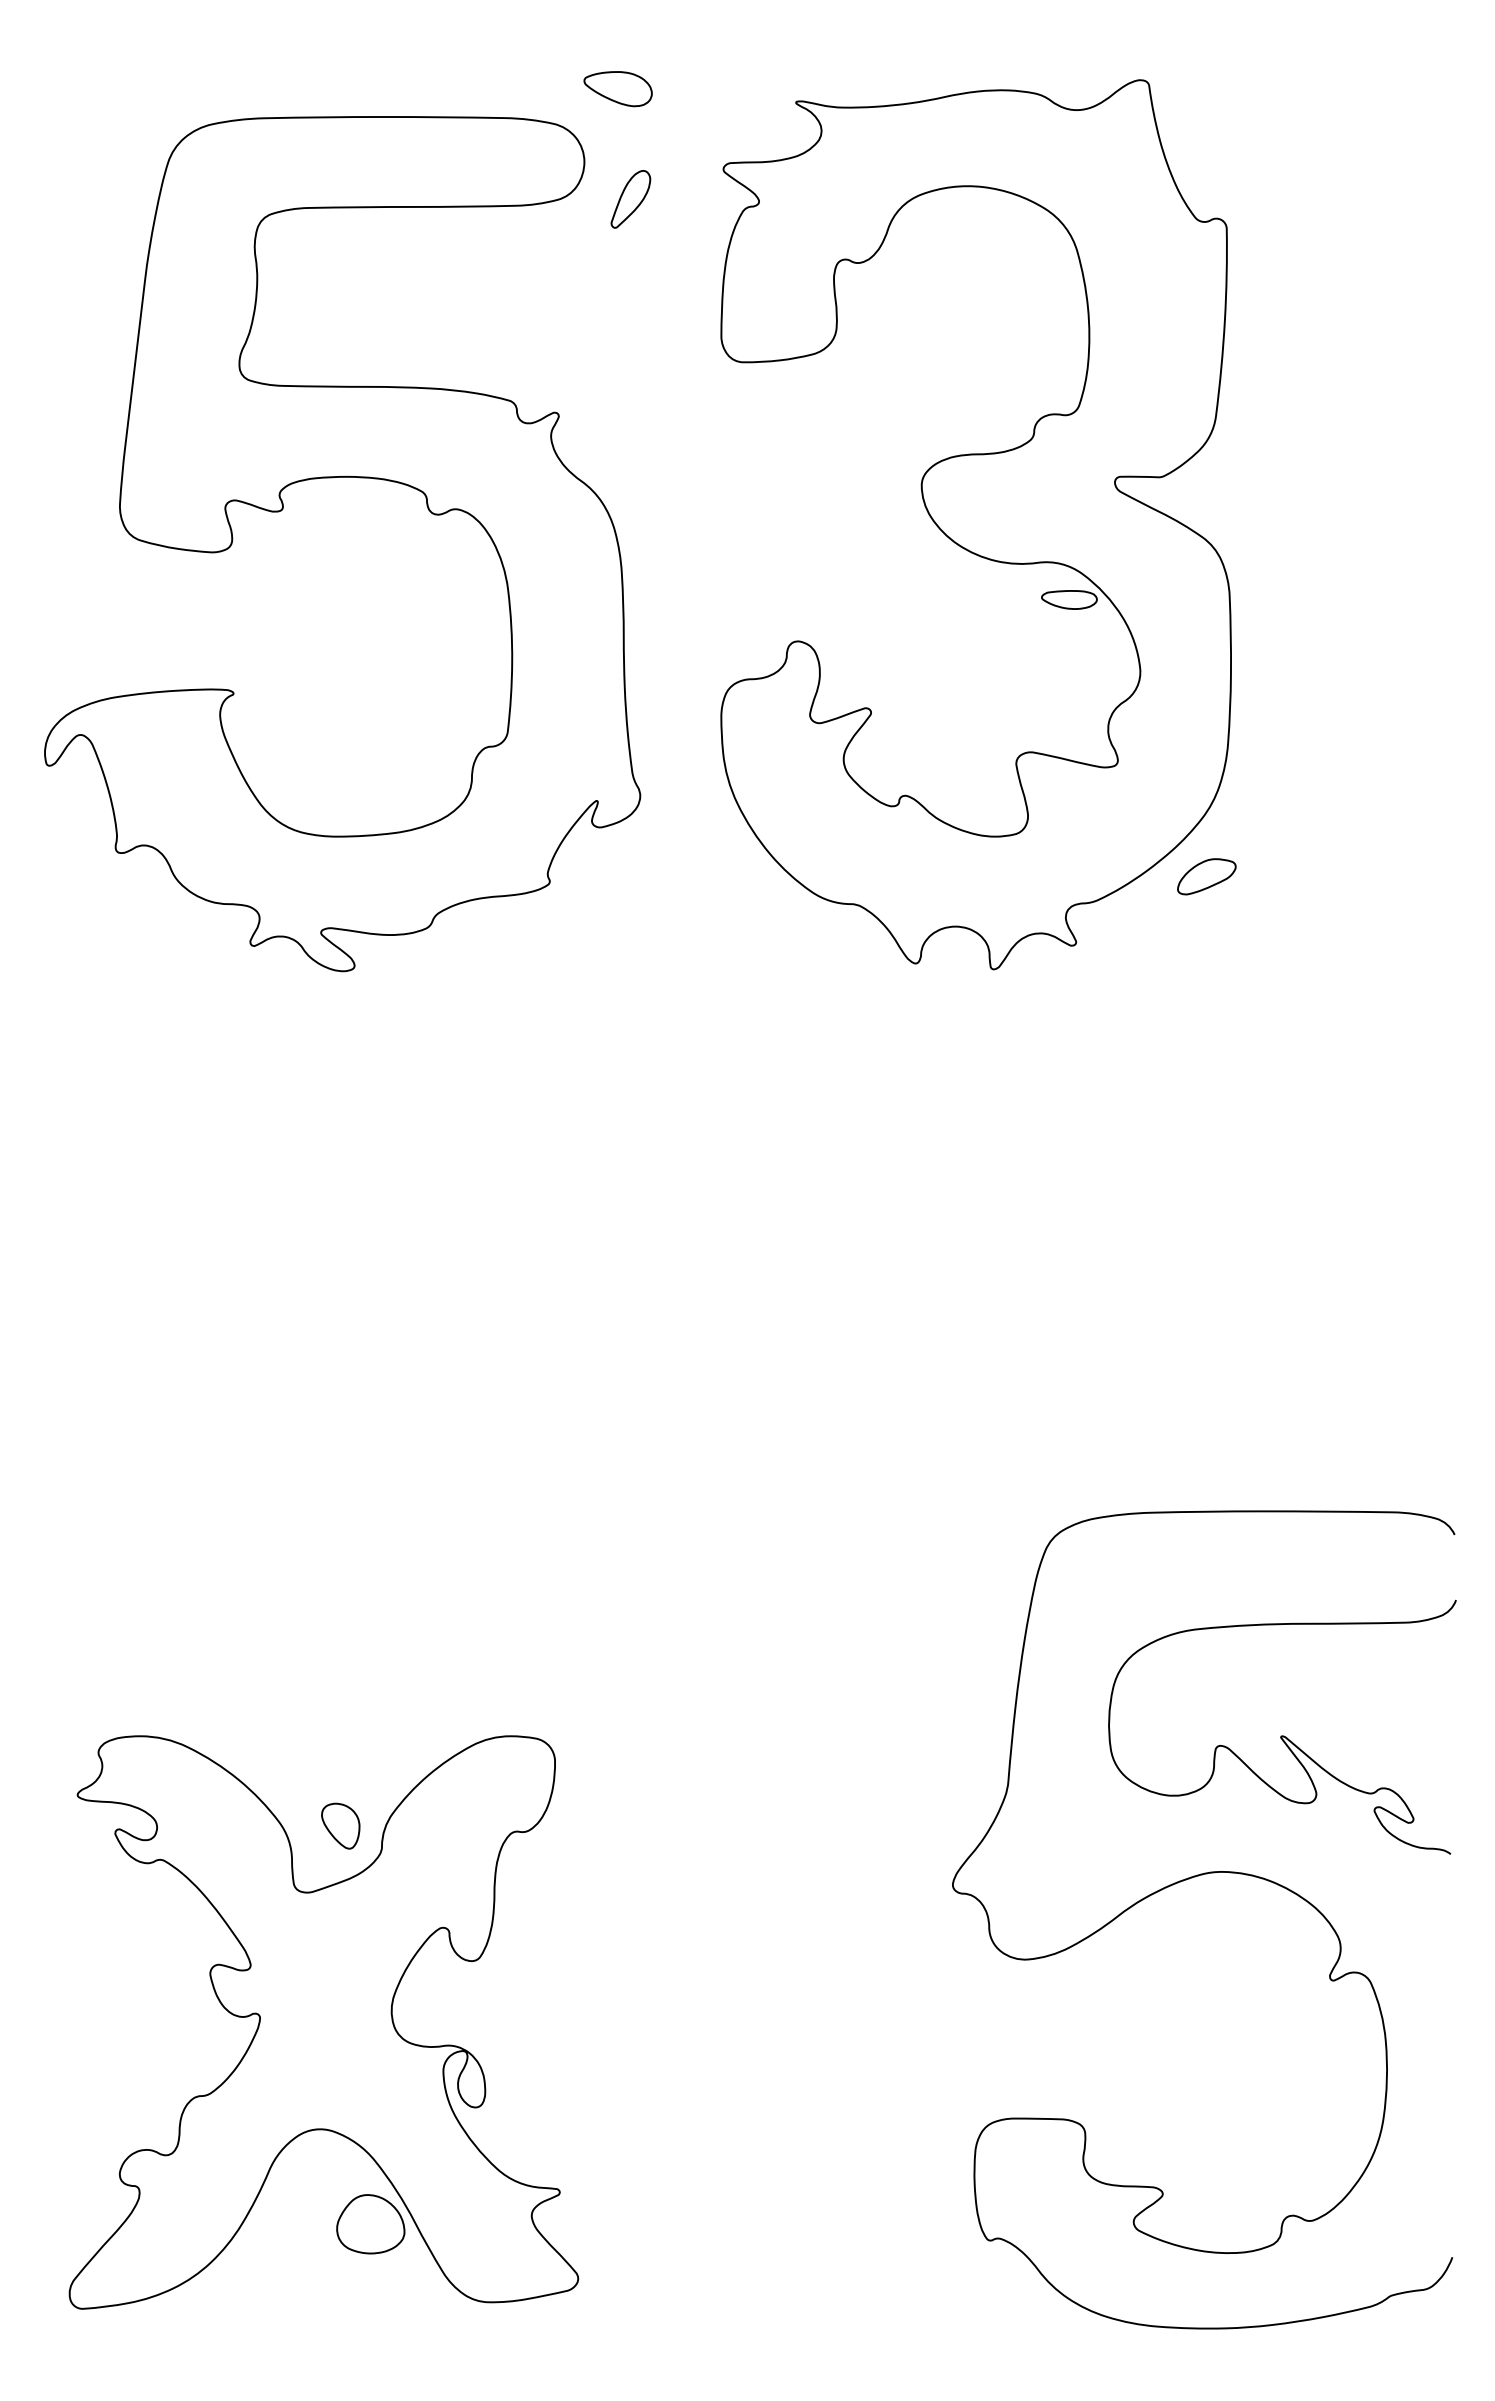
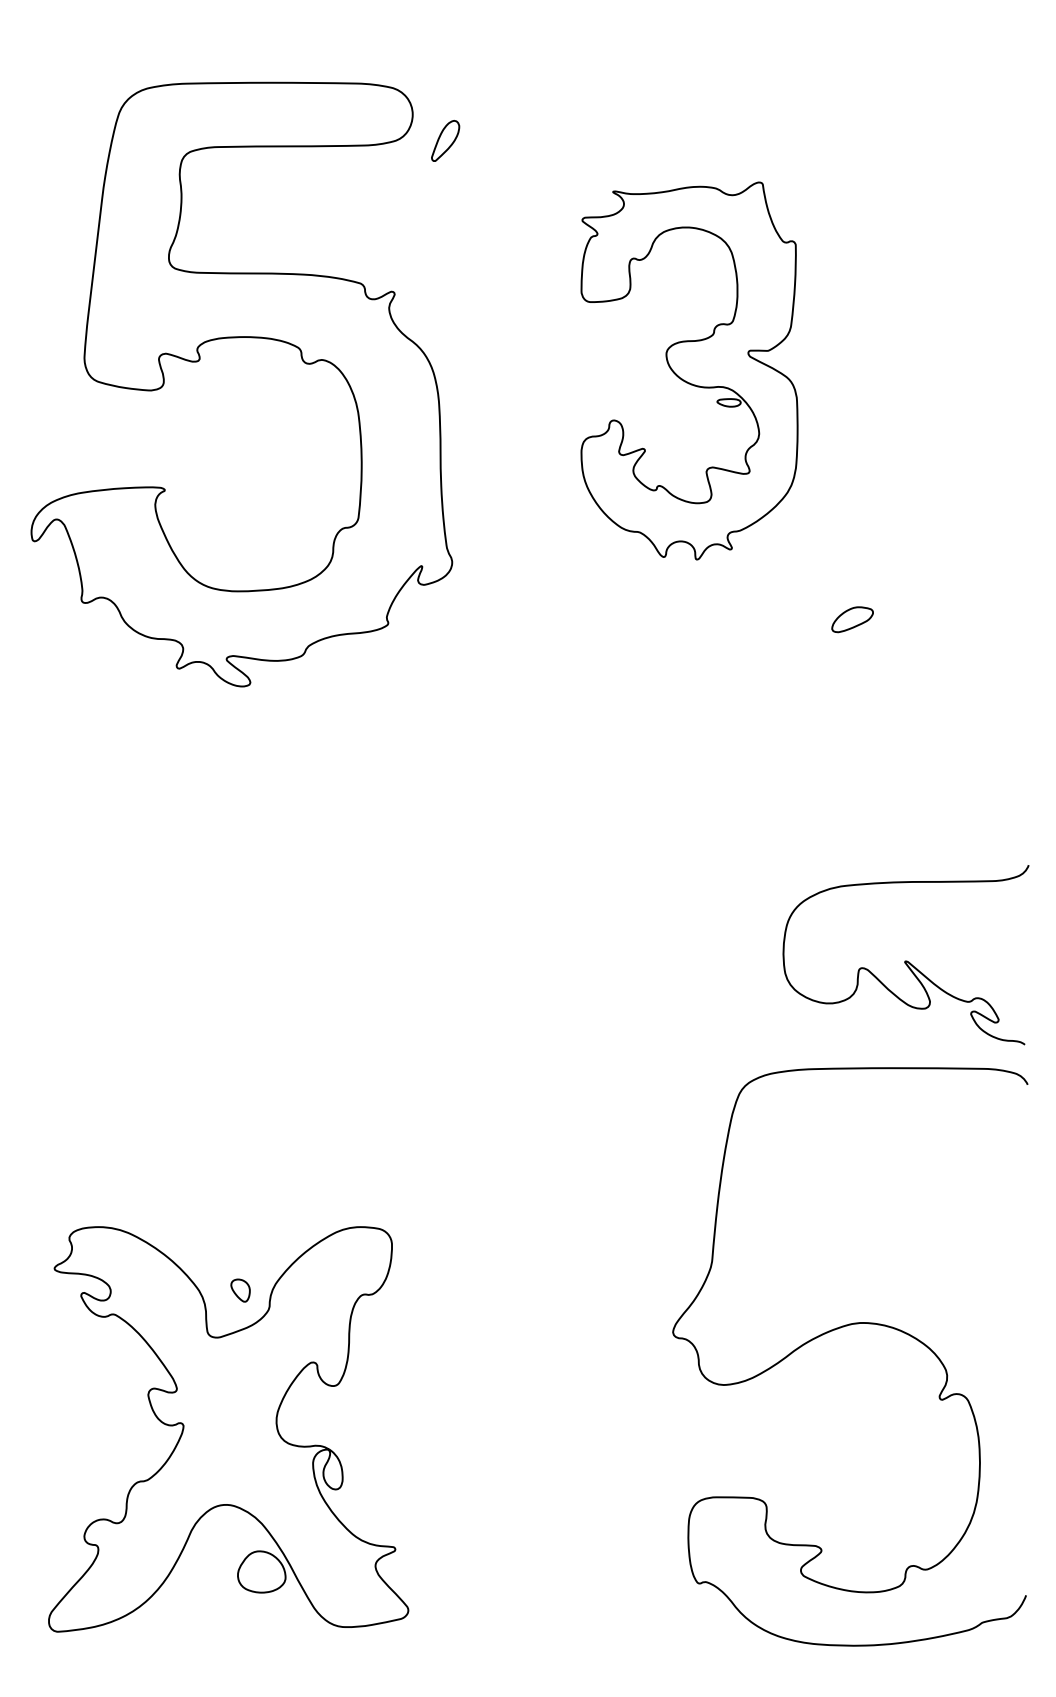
part: (617, 89) -> (436, 63), removed
part: (975, 524) -> (689, 370), size x0.6
curve: (1282, 1735) -> (906, 960), moved
part: (340, 1825) -> (240, 1290), size x0.7

